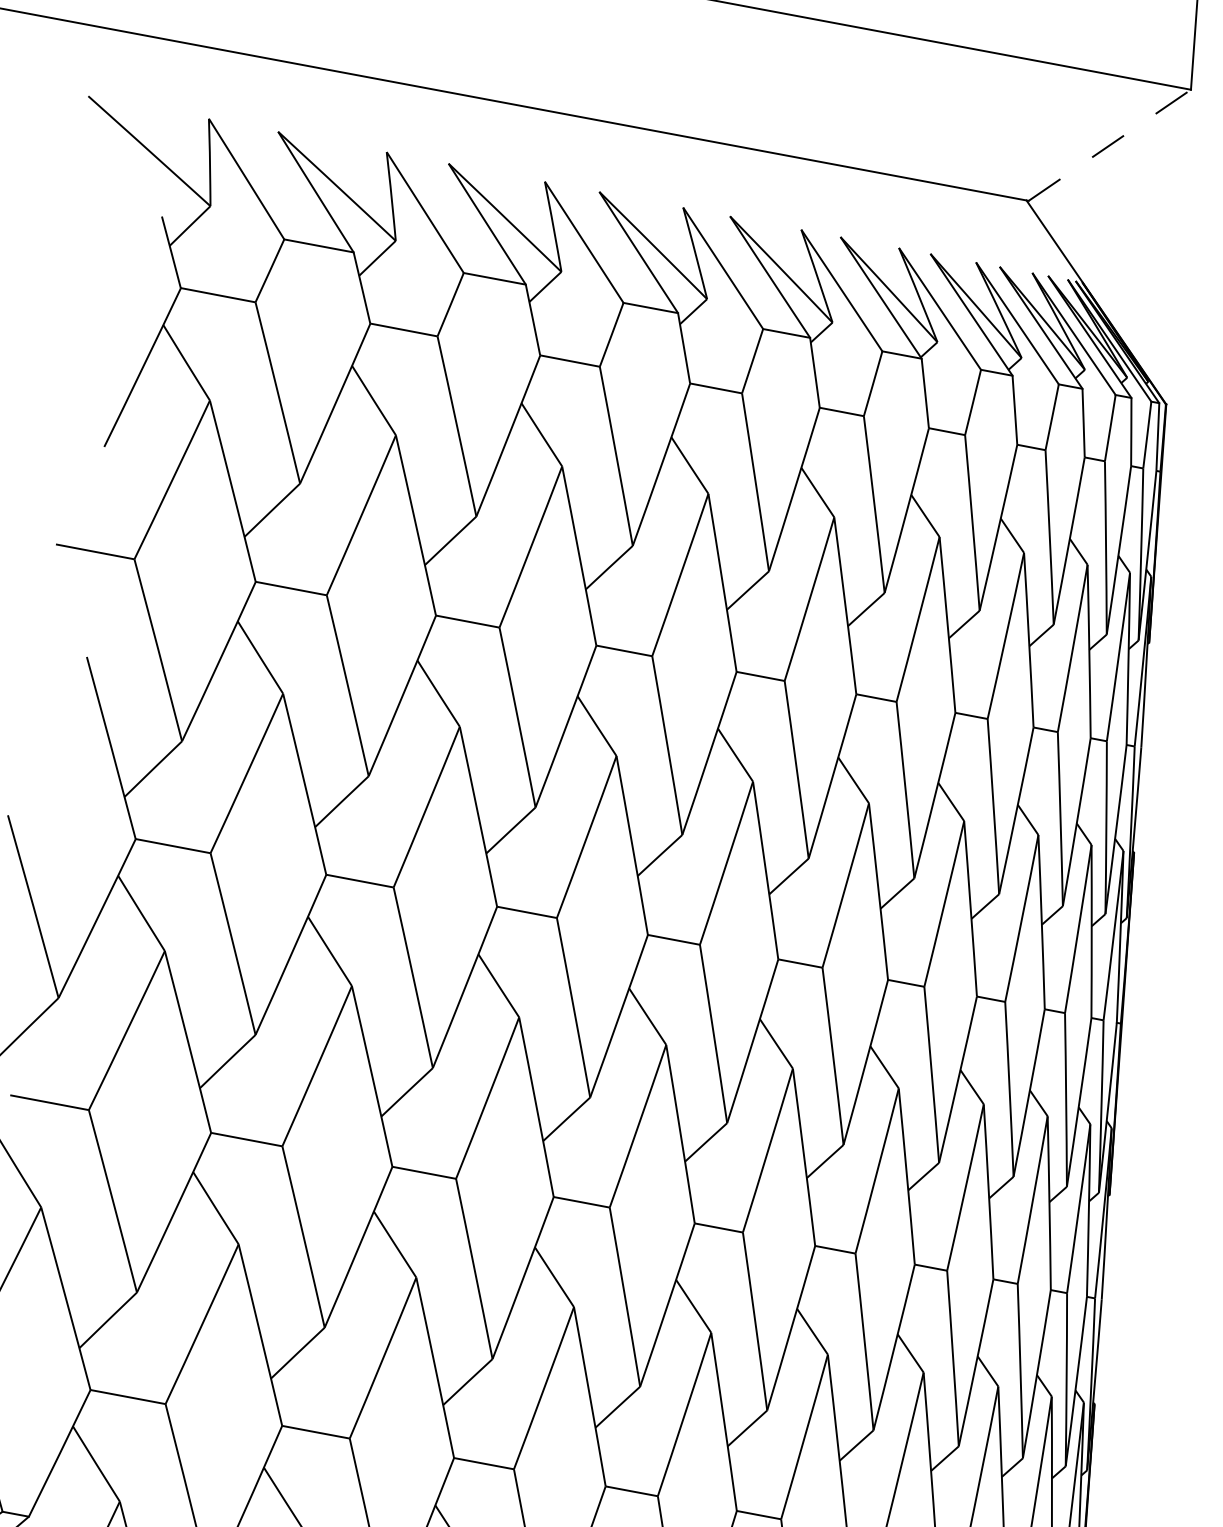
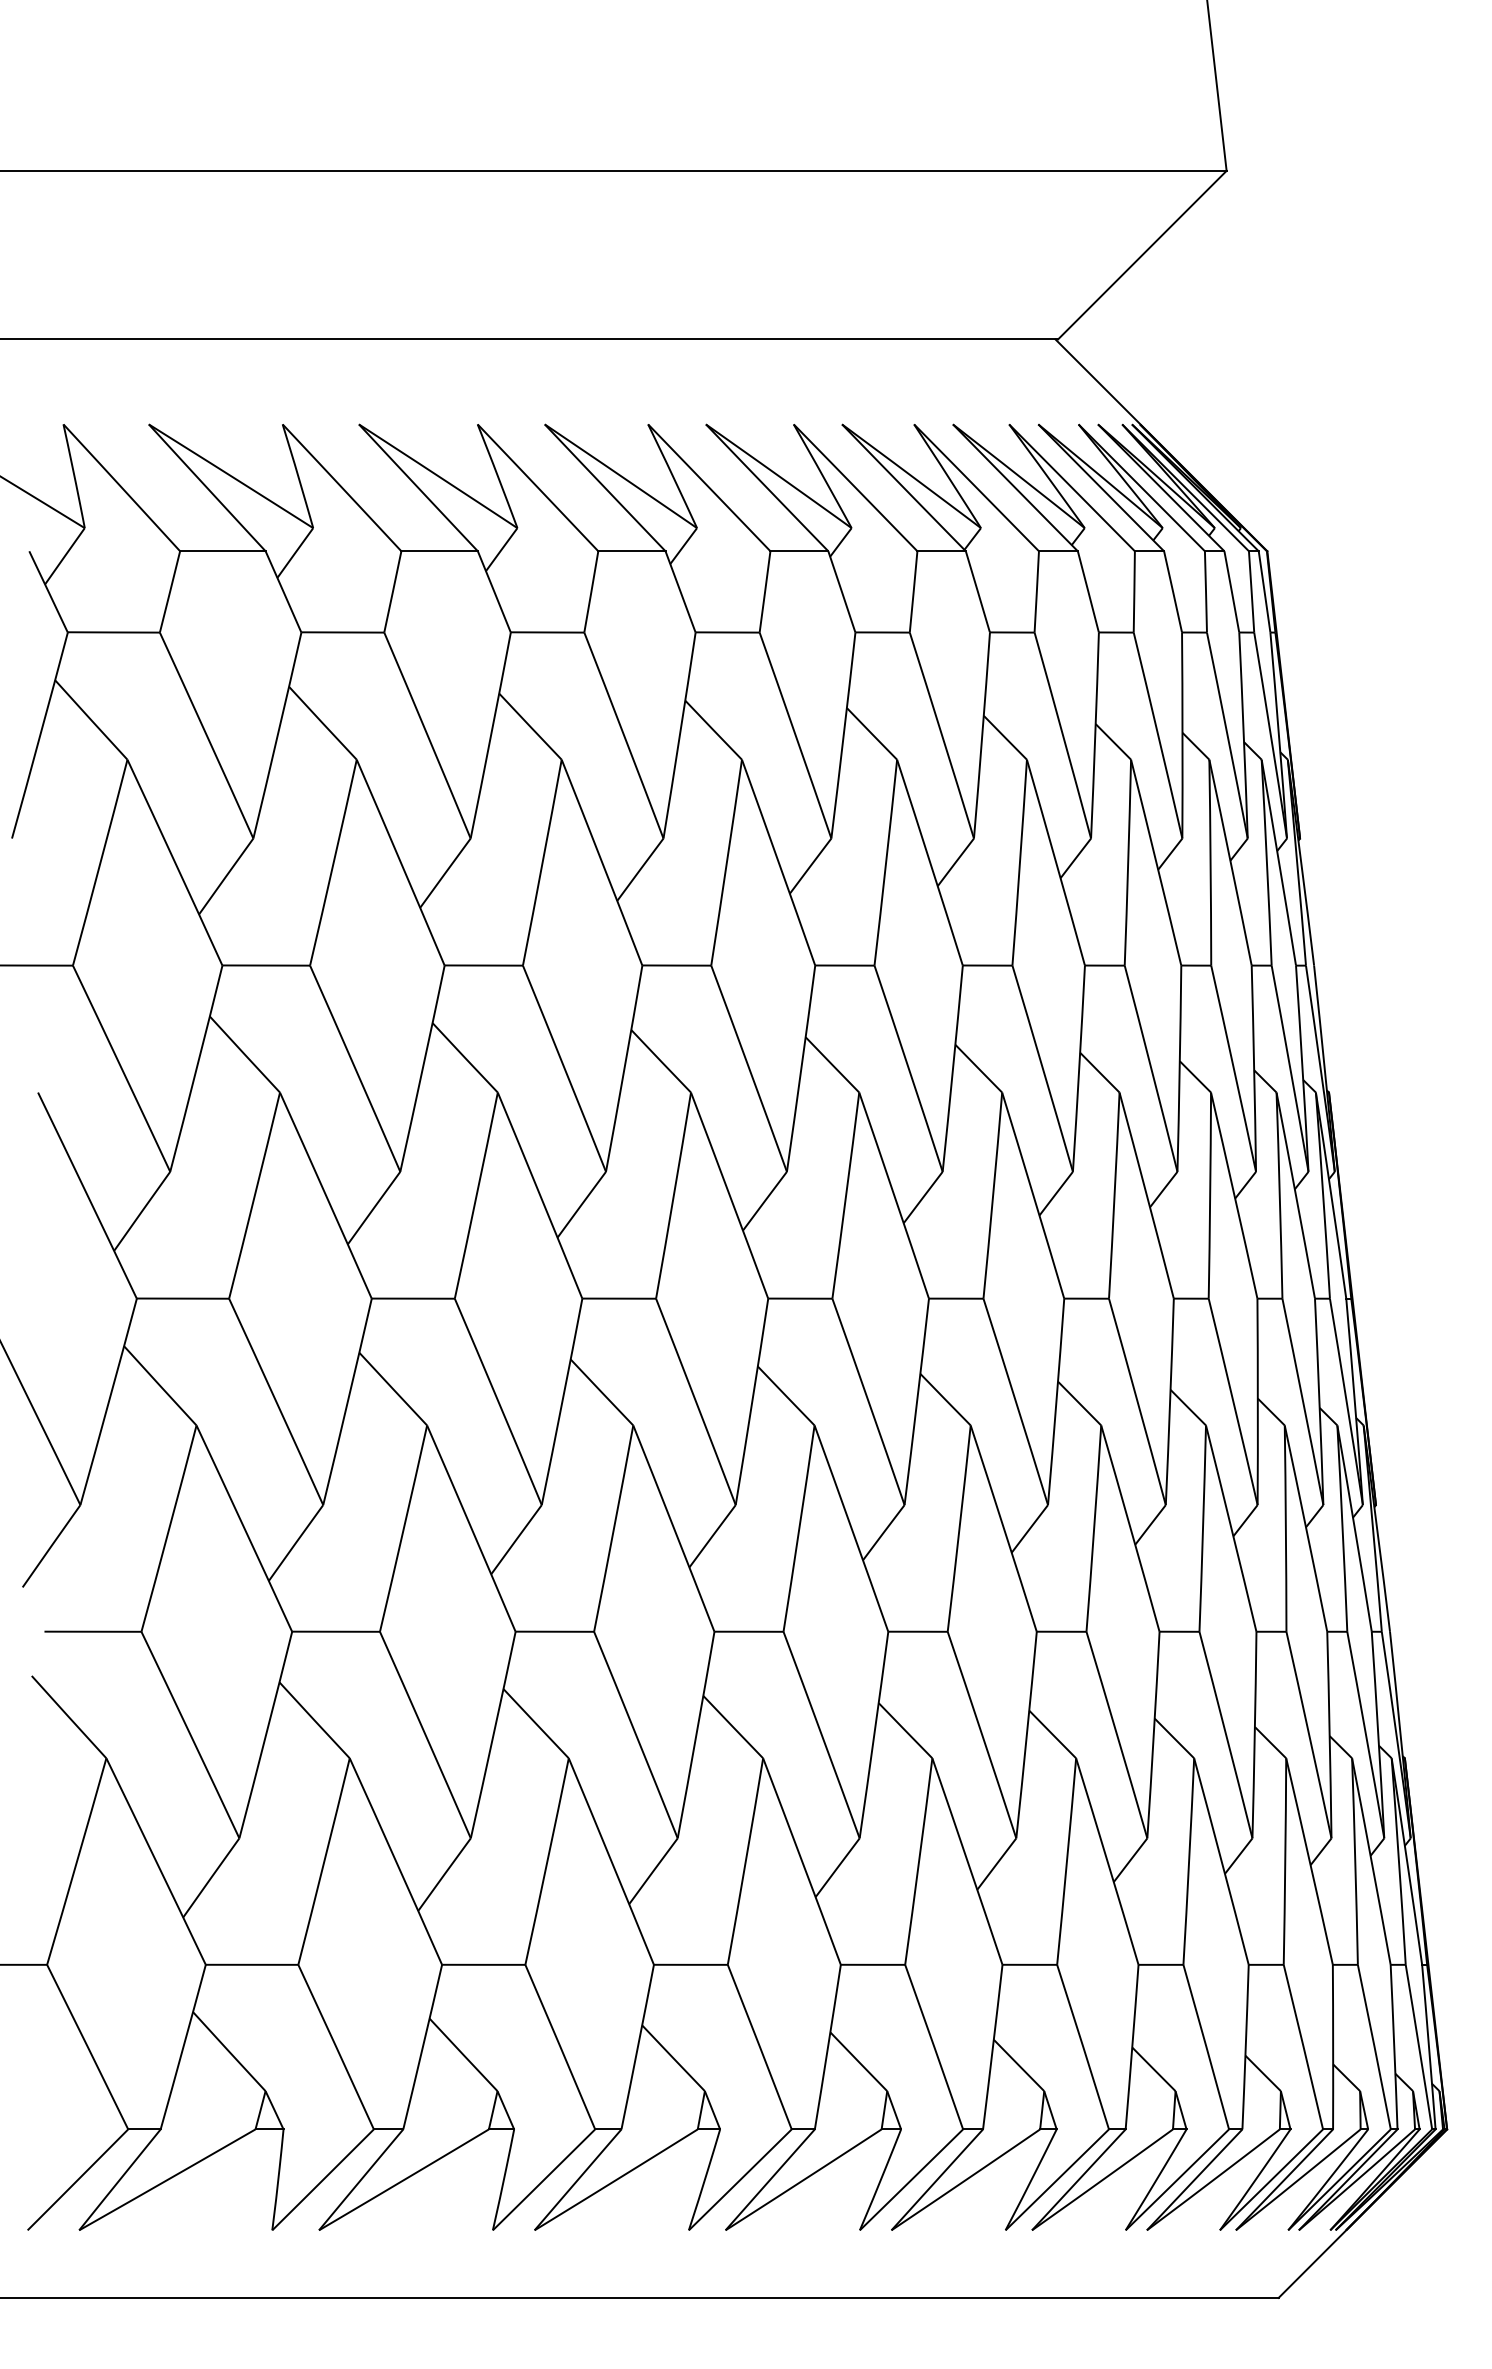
line: (1110, 144) -> (1142, 254), dashed -> solid

